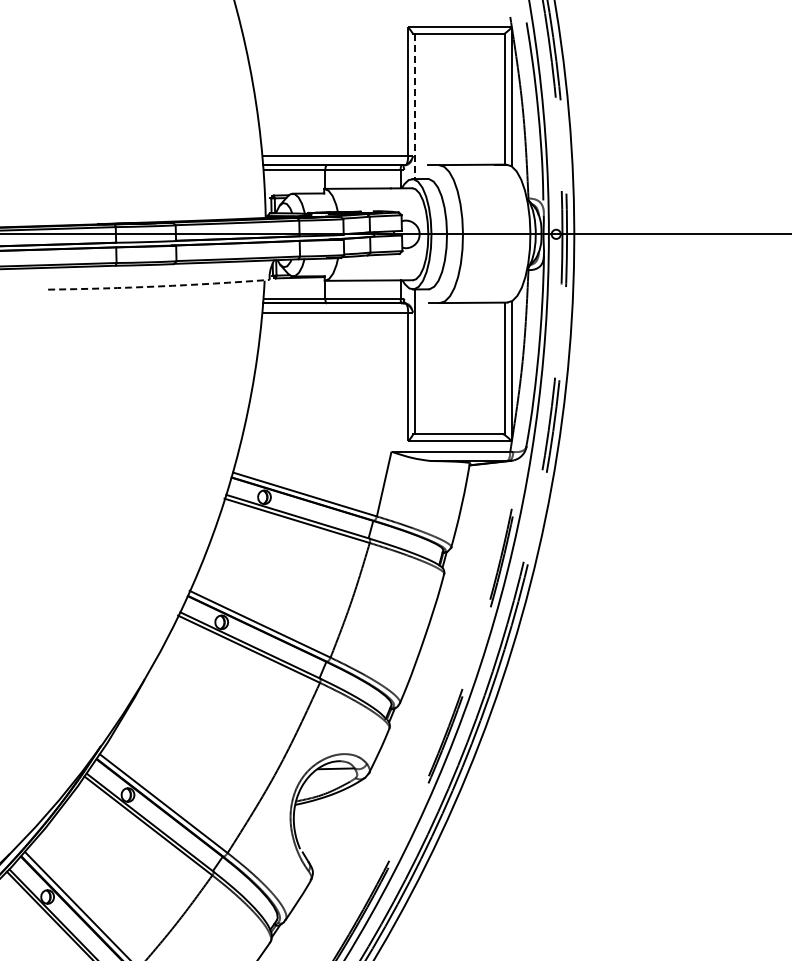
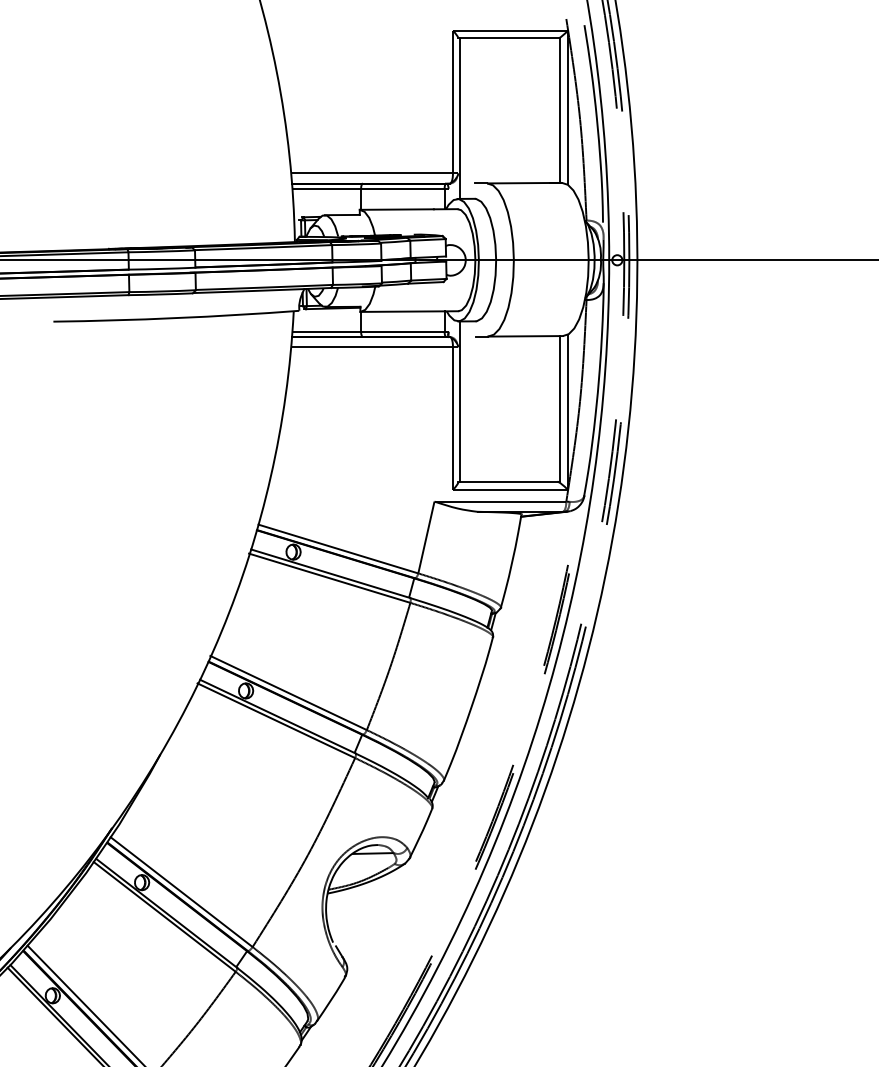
line: (414, 107) -> (460, 119), dashed -> solid
arc: (158, 286) -> (175, 318), dashed -> solid

